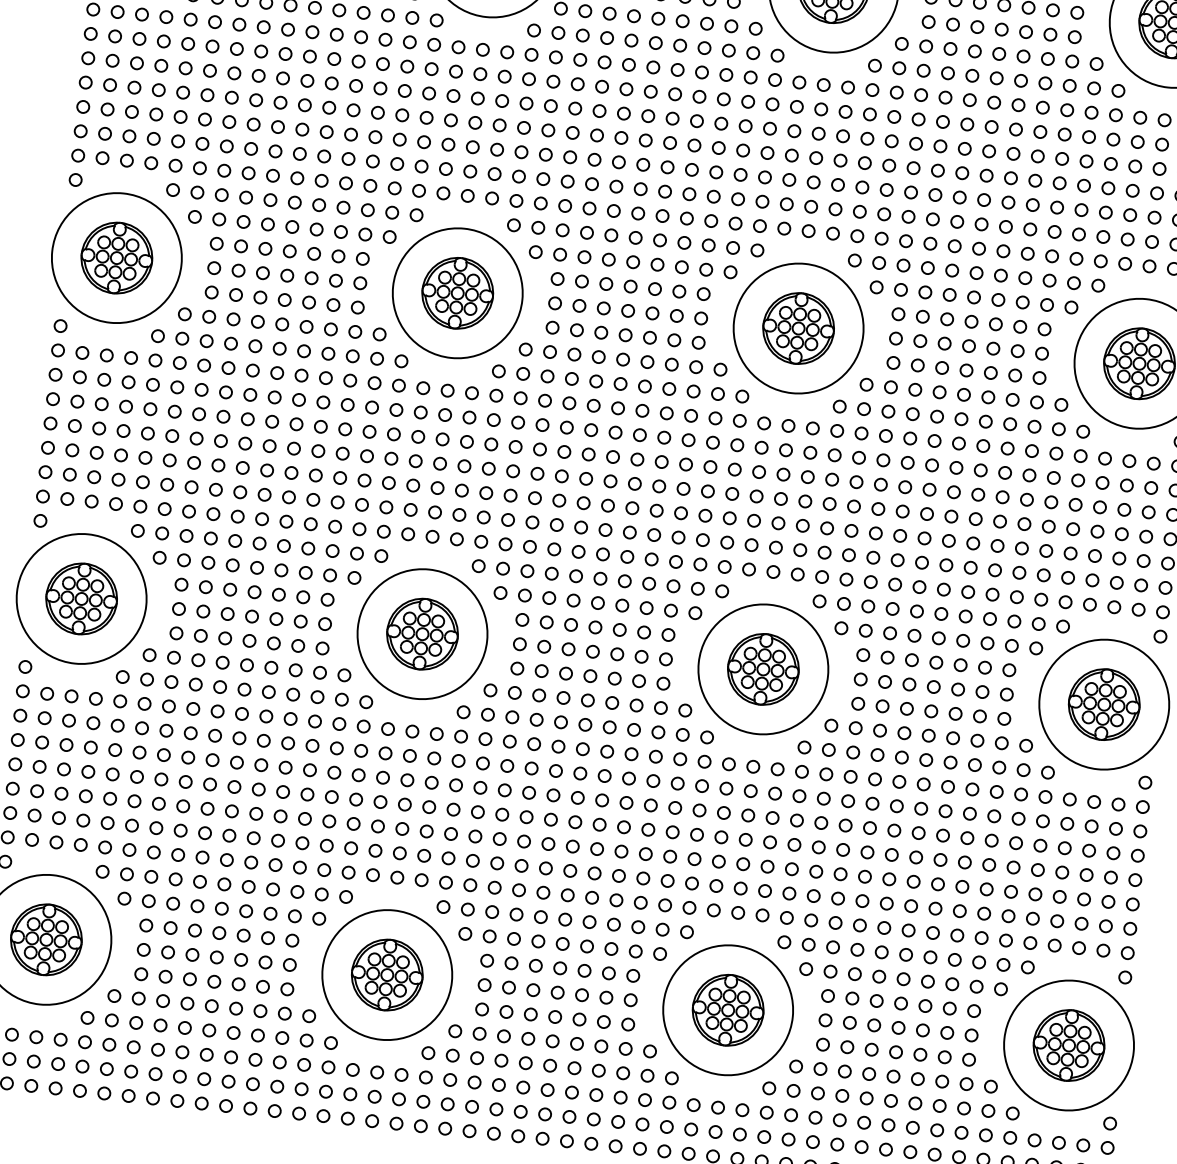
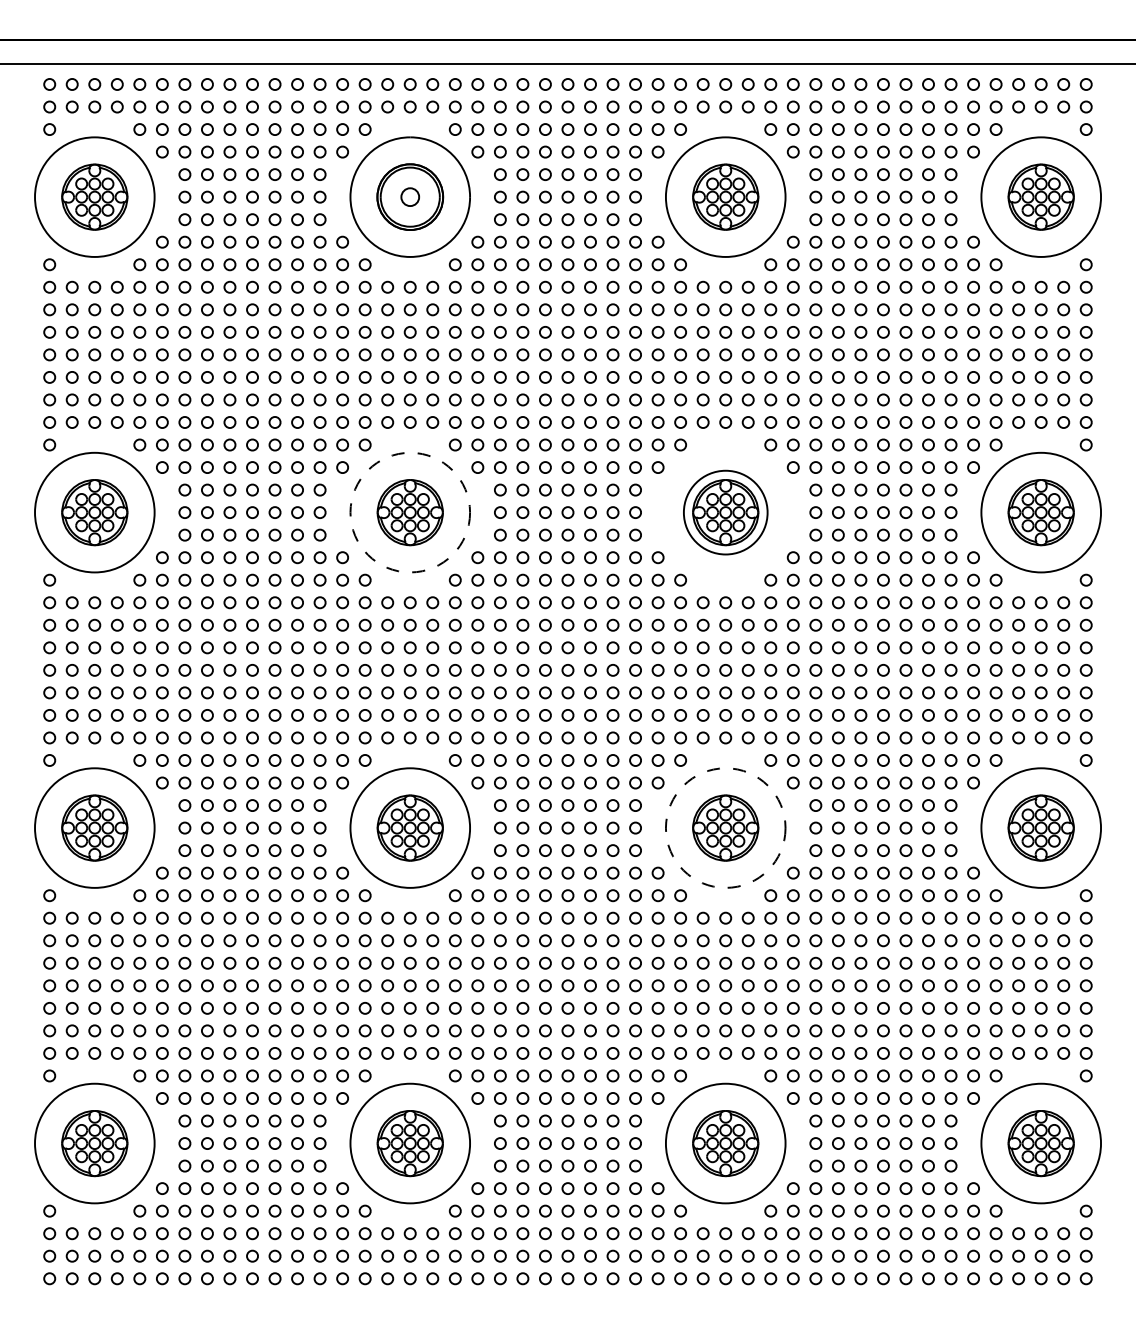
circle: (458, 293) -> (410, 512), solid -> dashed
circle: (798, 328) -> (725, 512), size x0.7
circle: (763, 668) -> (725, 827), solid -> dashed

